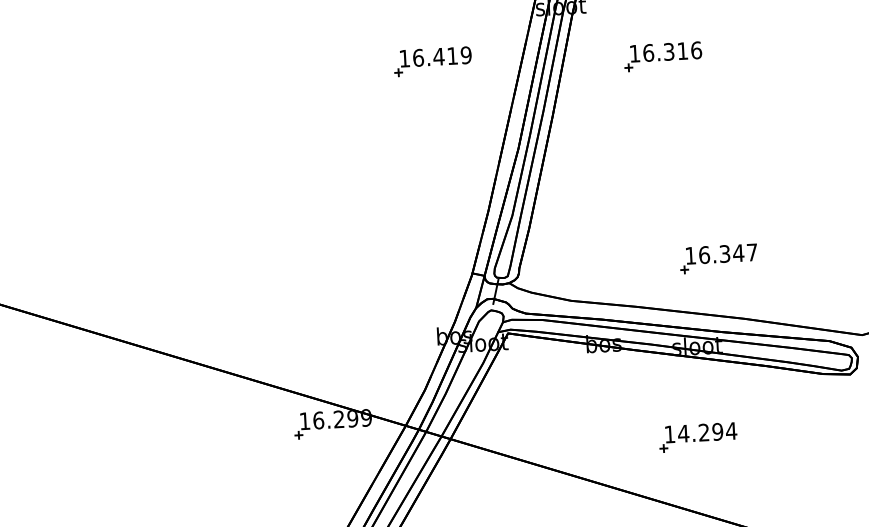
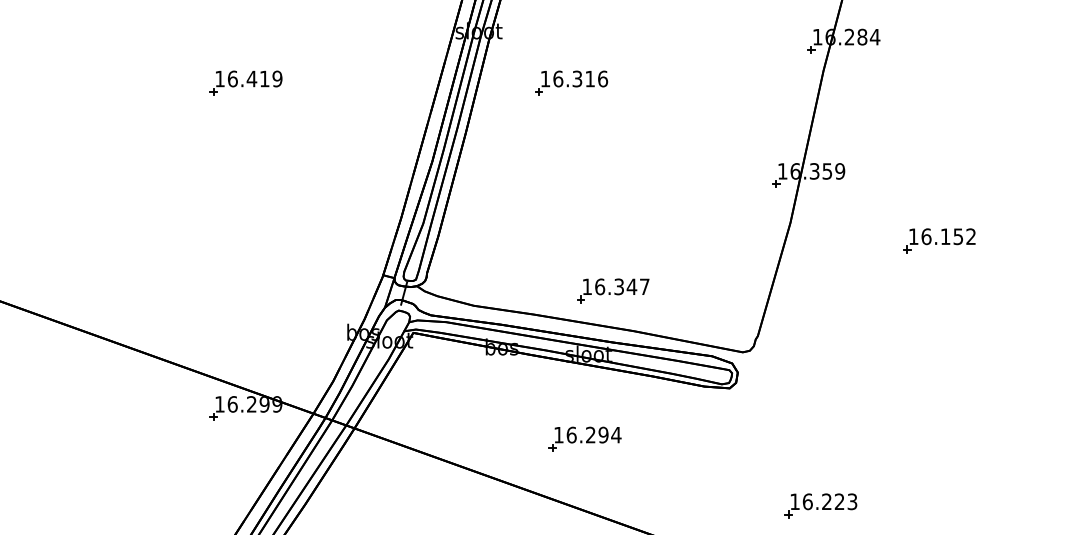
part: (432, 60) -> (245, 82), moved
part: (719, 258) -> (613, 290), moved
text: (683, 433) -> (571, 434), 14.294 -> 16.294

